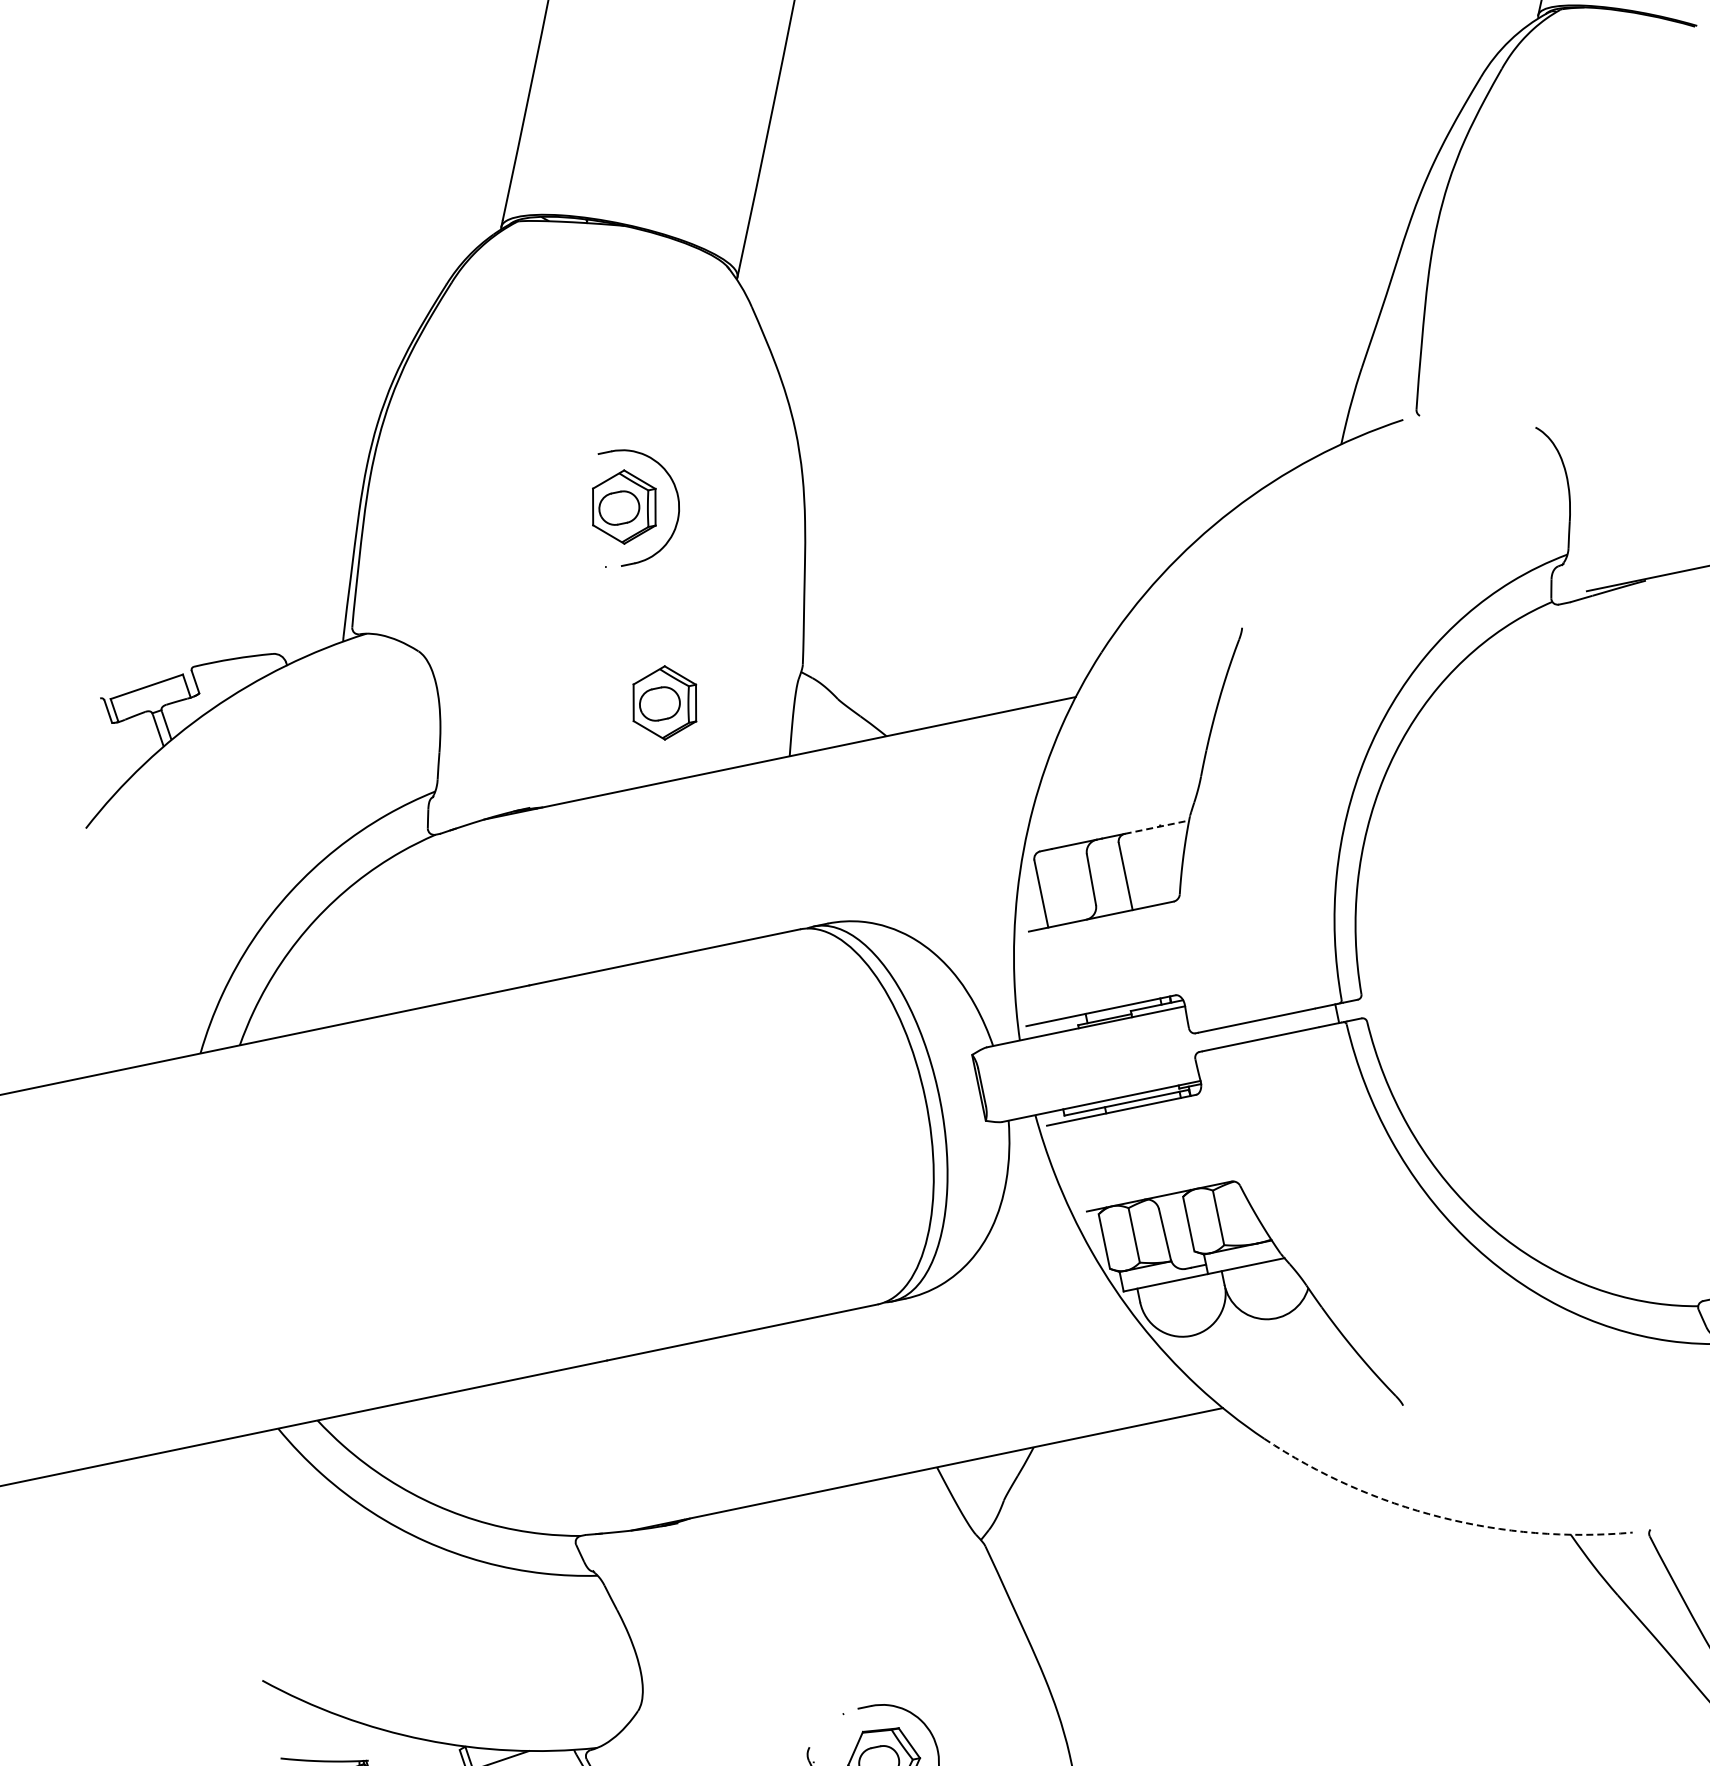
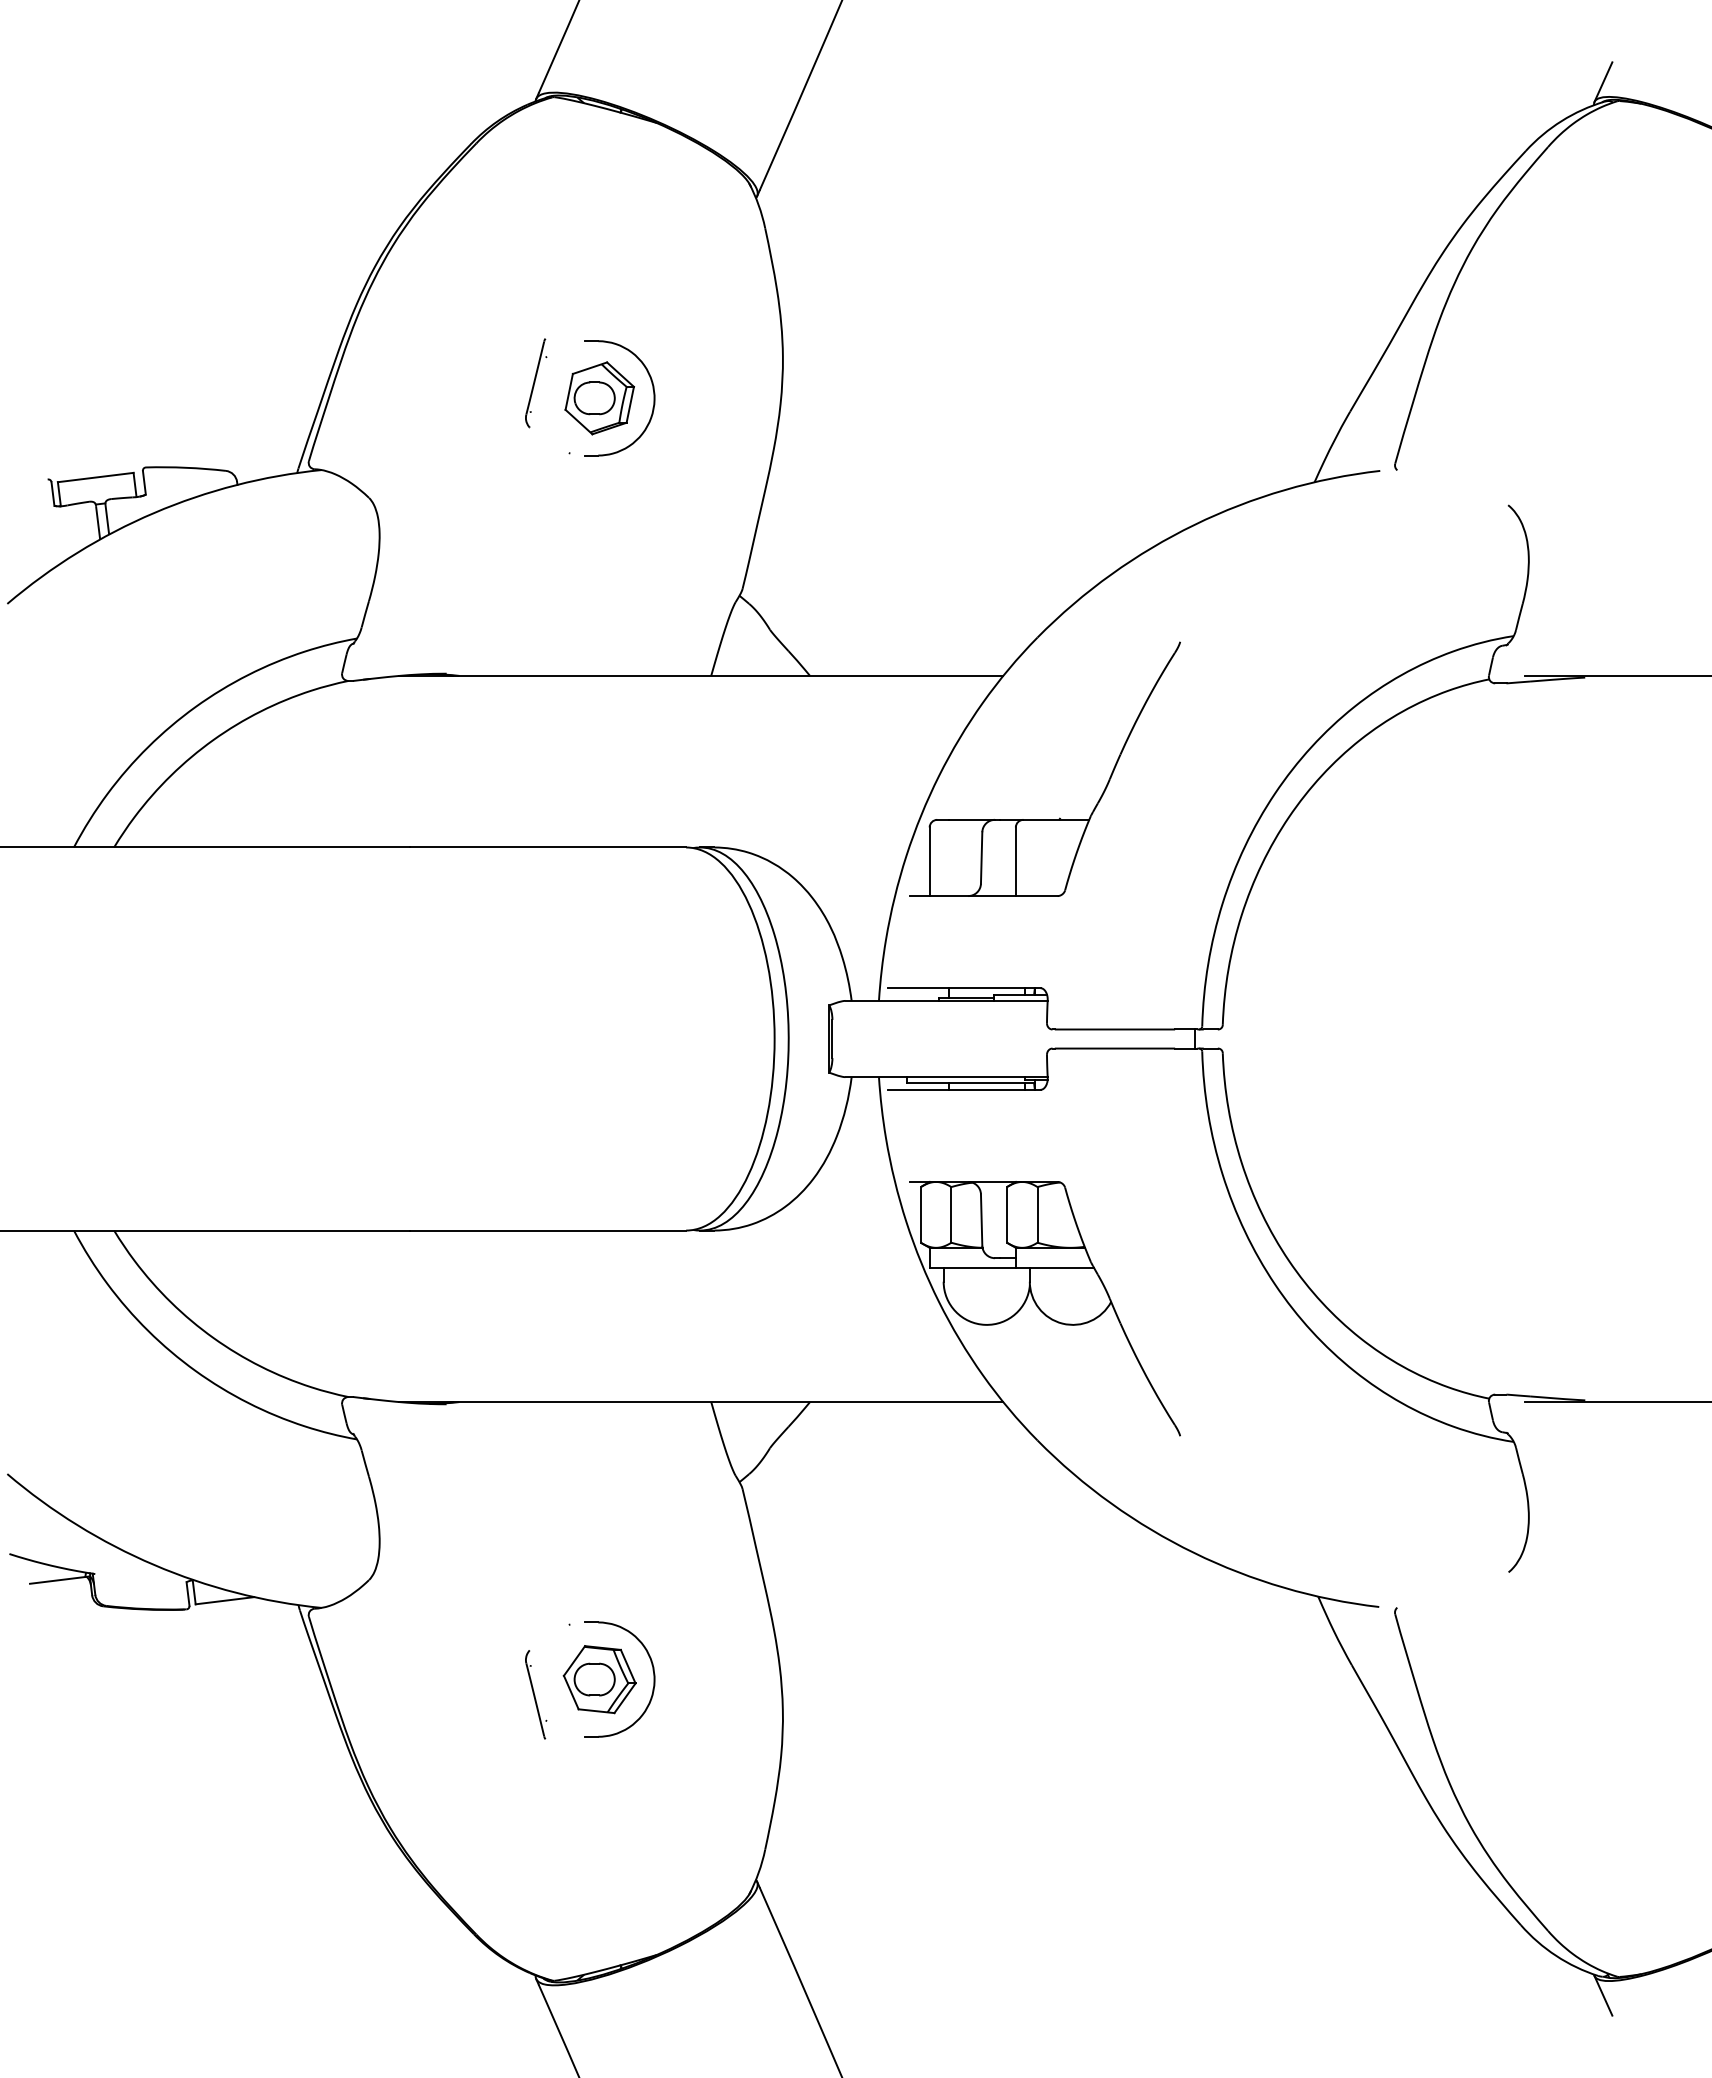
part: (559, 505) -> (536, 383), added
part: (664, 703) -> (599, 598), removed
line: (1156, 826) -> (1056, 819), dashed -> solid
arc: (1440, 1516) -> (1194, 1552), dashed -> solid

